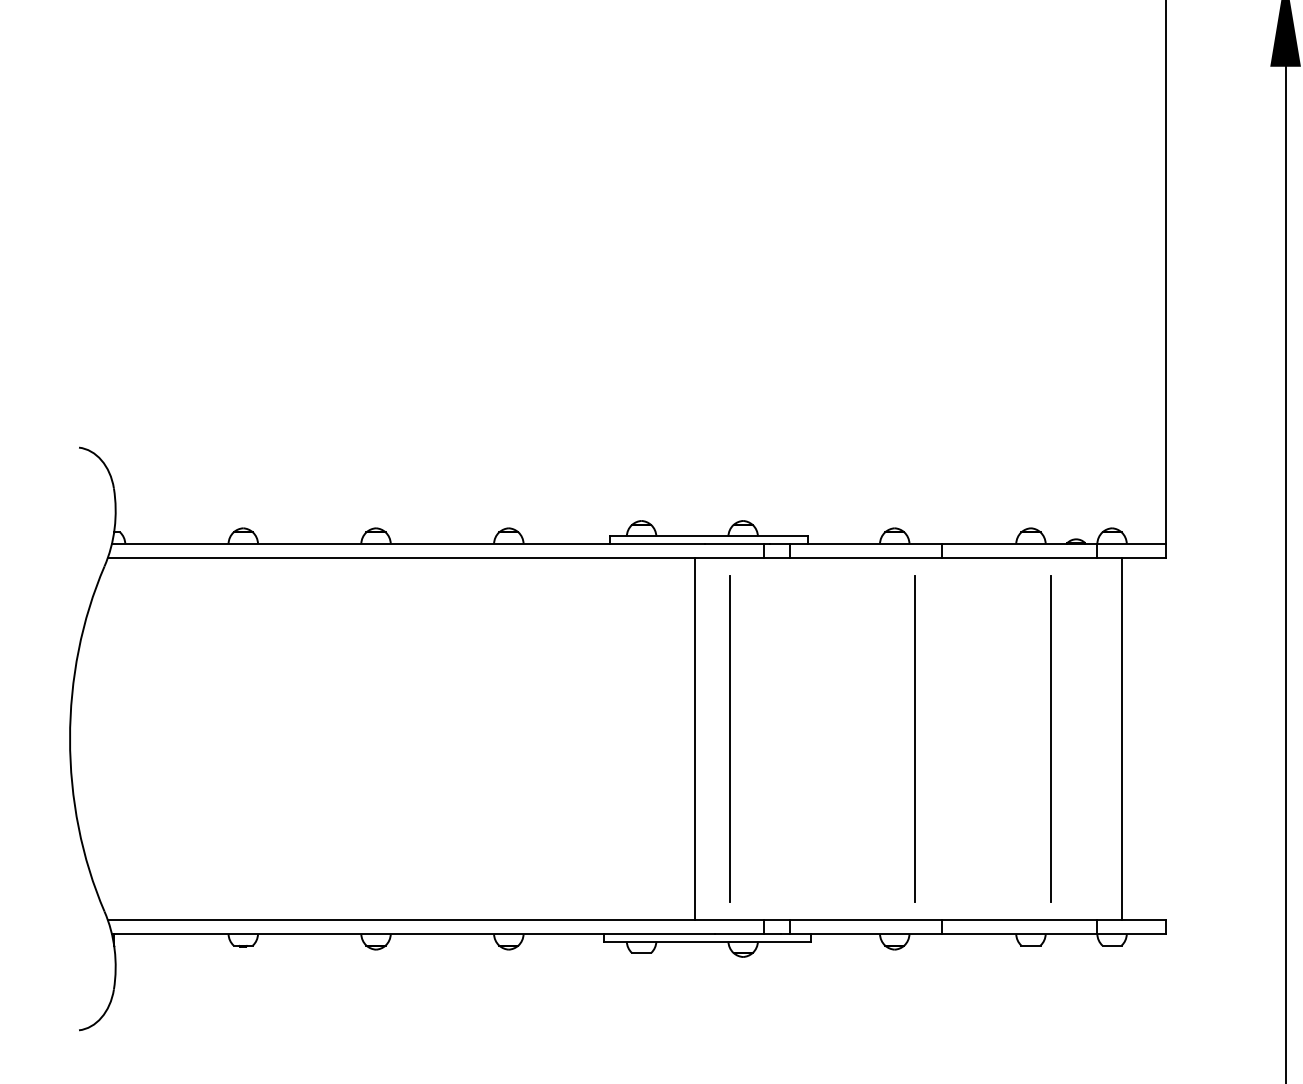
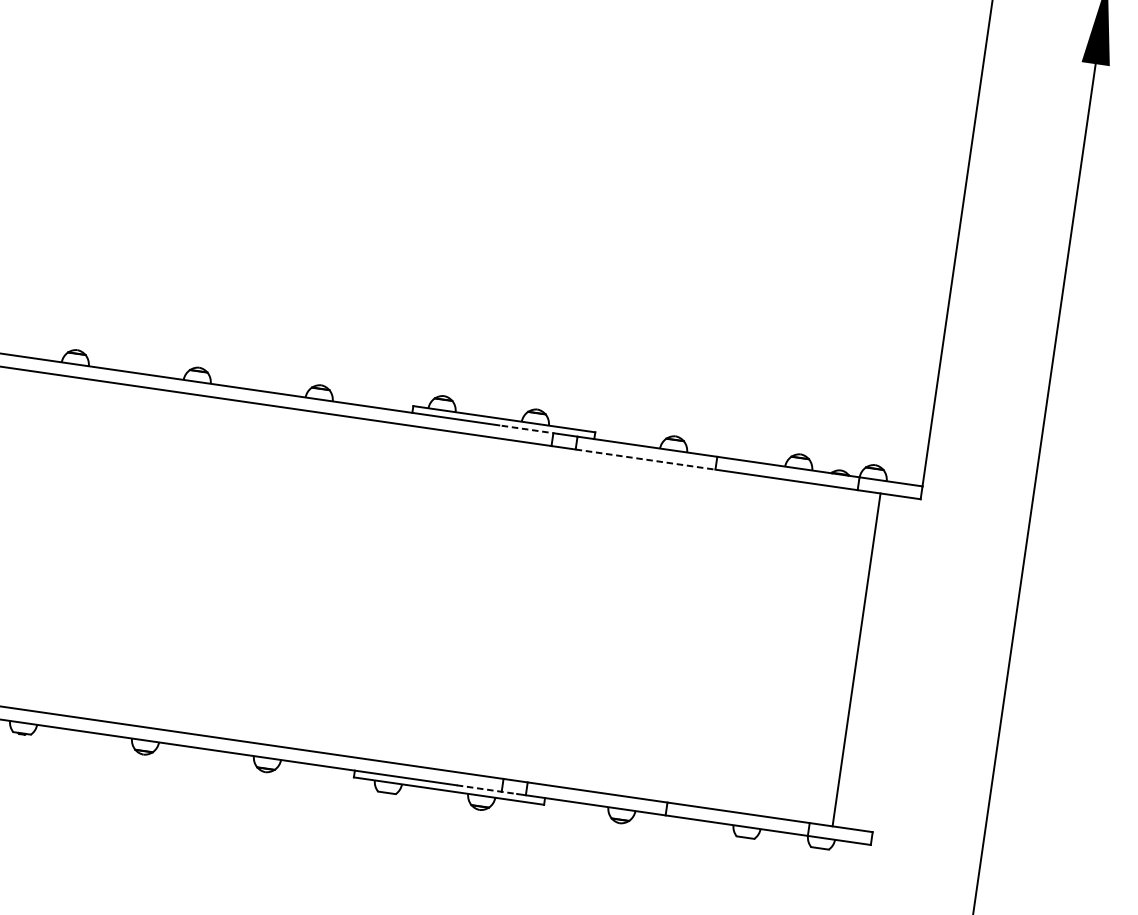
line: (736, 543) -> (528, 429), solid -> dashed
line: (866, 557) -> (645, 459), solid -> dashed
line: (695, 738) -> (464, 602), removed
line: (730, 738) -> (496, 607), removed
line: (914, 738) -> (665, 631), removed
line: (1050, 738) -> (790, 649), removed
line: (747, 934) -> (486, 789), solid -> dashed

